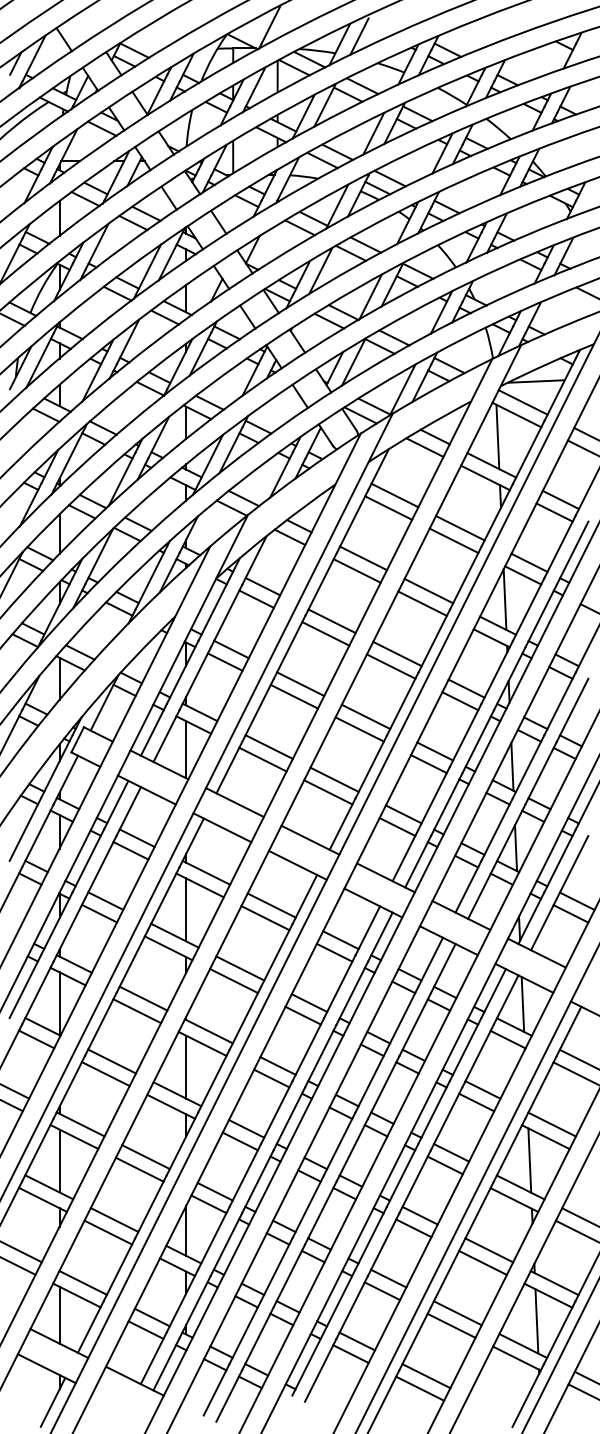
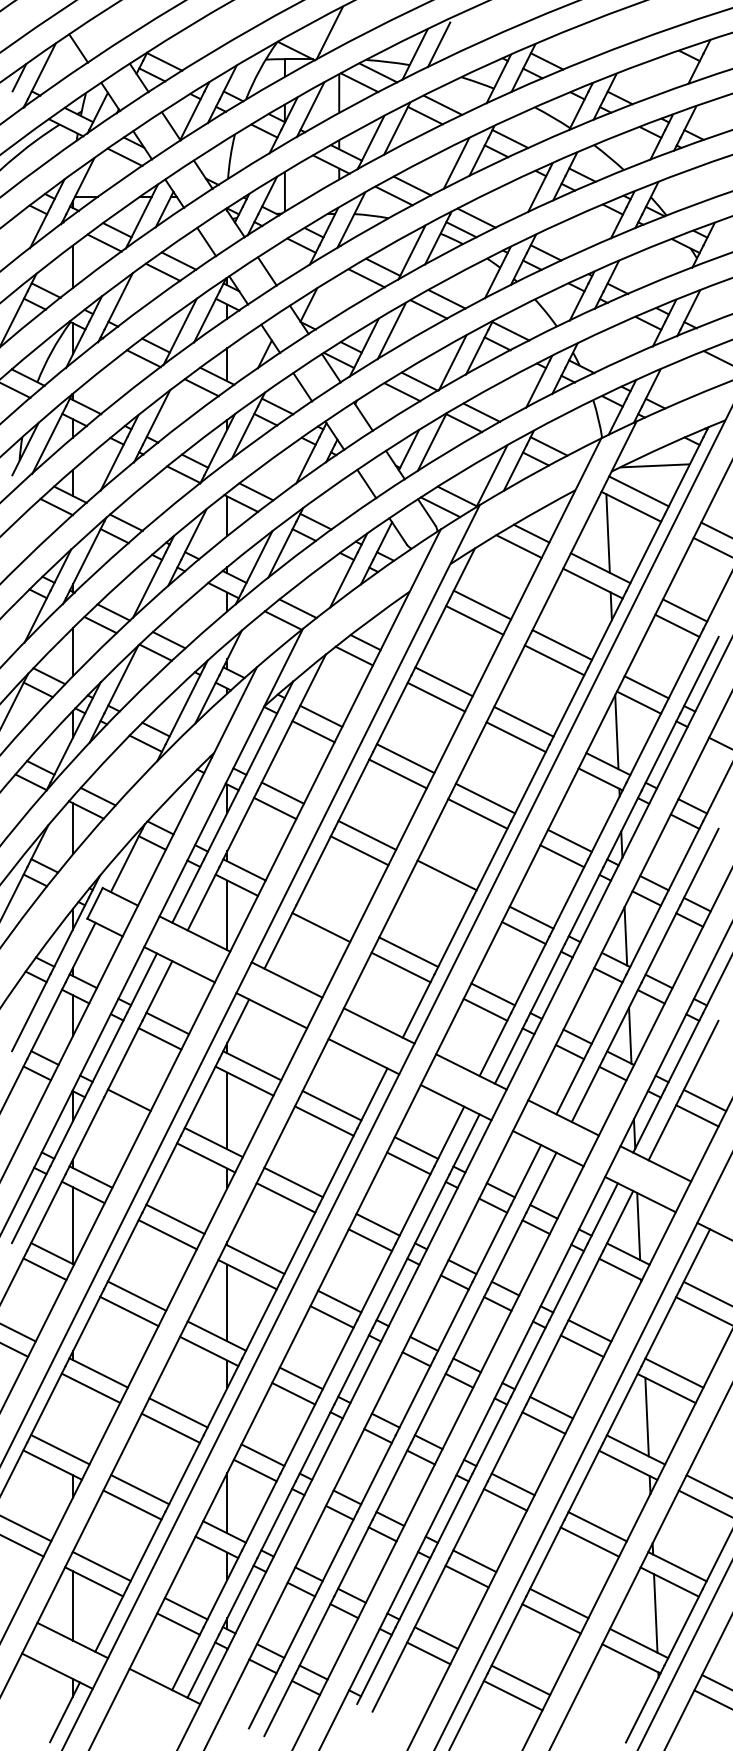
line: (358, 729) -> (438, 890), removed
line: (268, 746) -> (328, 911), removed
line: (99, 913) -> (121, 1115), removed
line: (59, 1160) -> (72, 1417), removed

